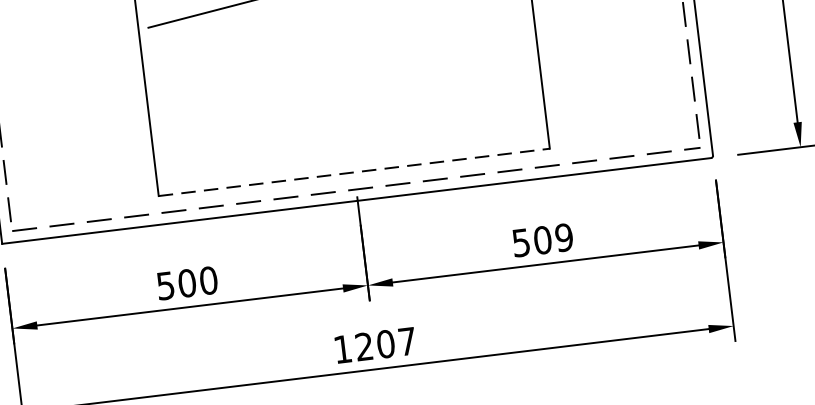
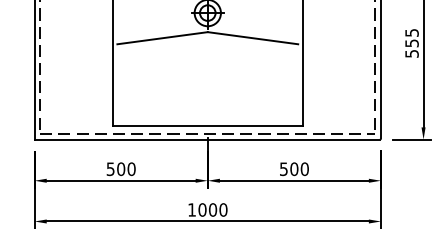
line: (355, 171) -> (208, 125), dashed -> solid
text: (563, 238) -> (304, 169), 509 -> 500
text: (384, 343) -> (212, 209), 1207 -> 1000

